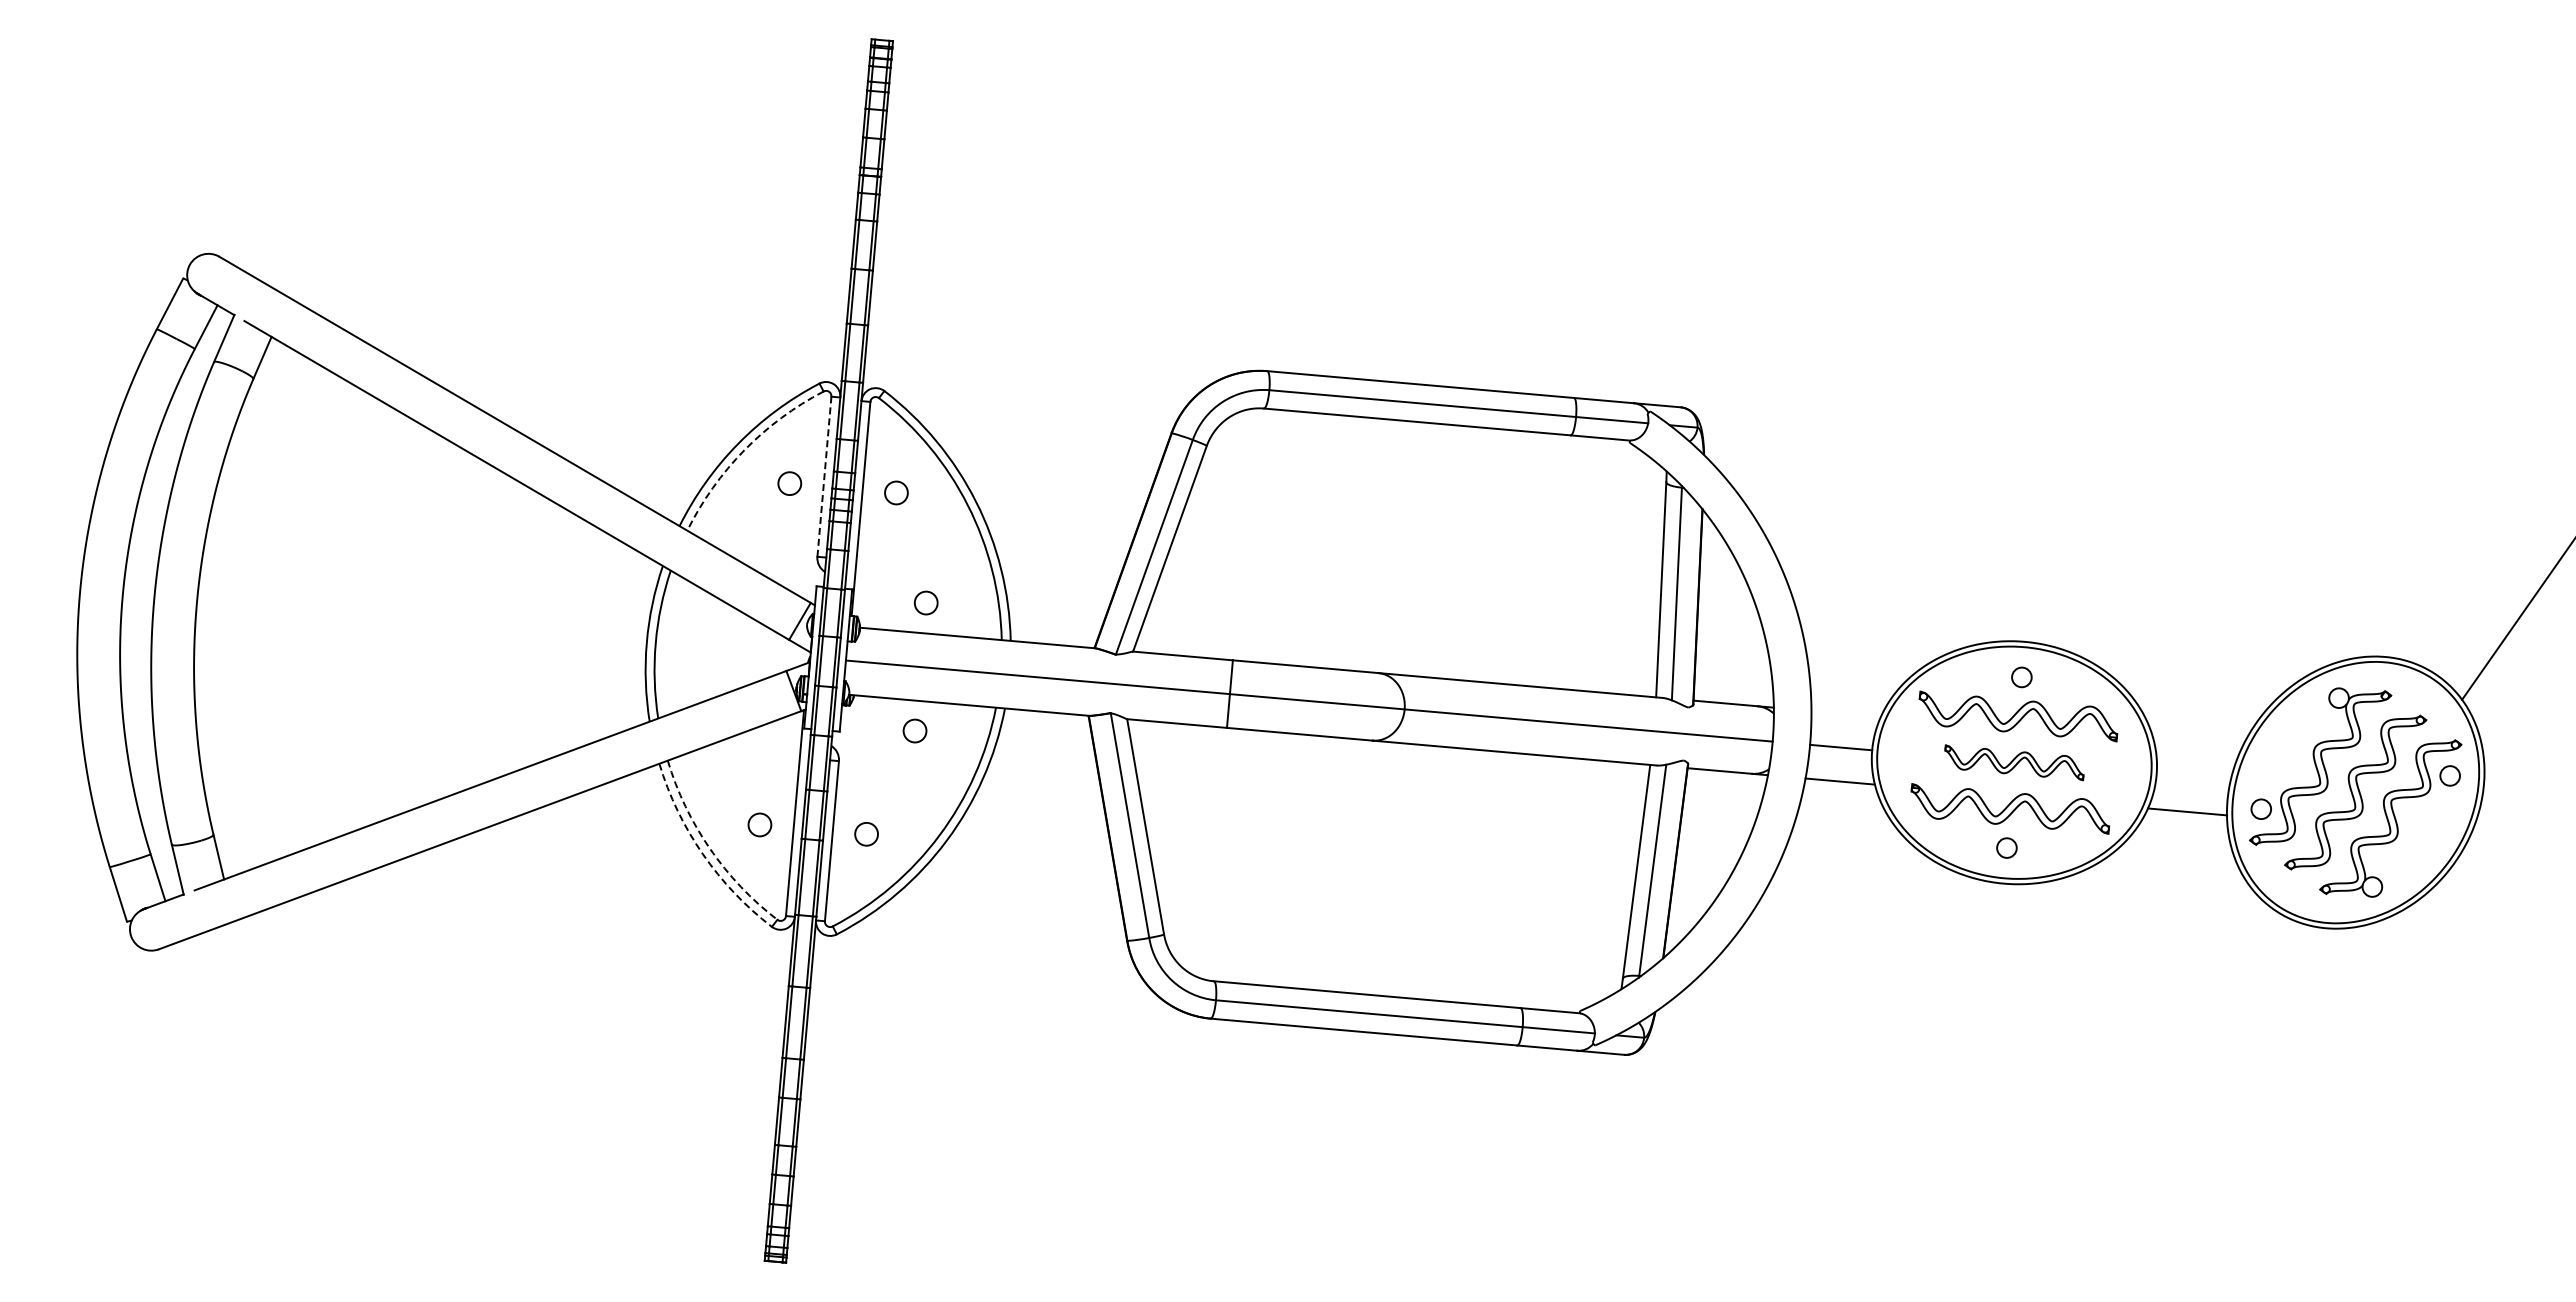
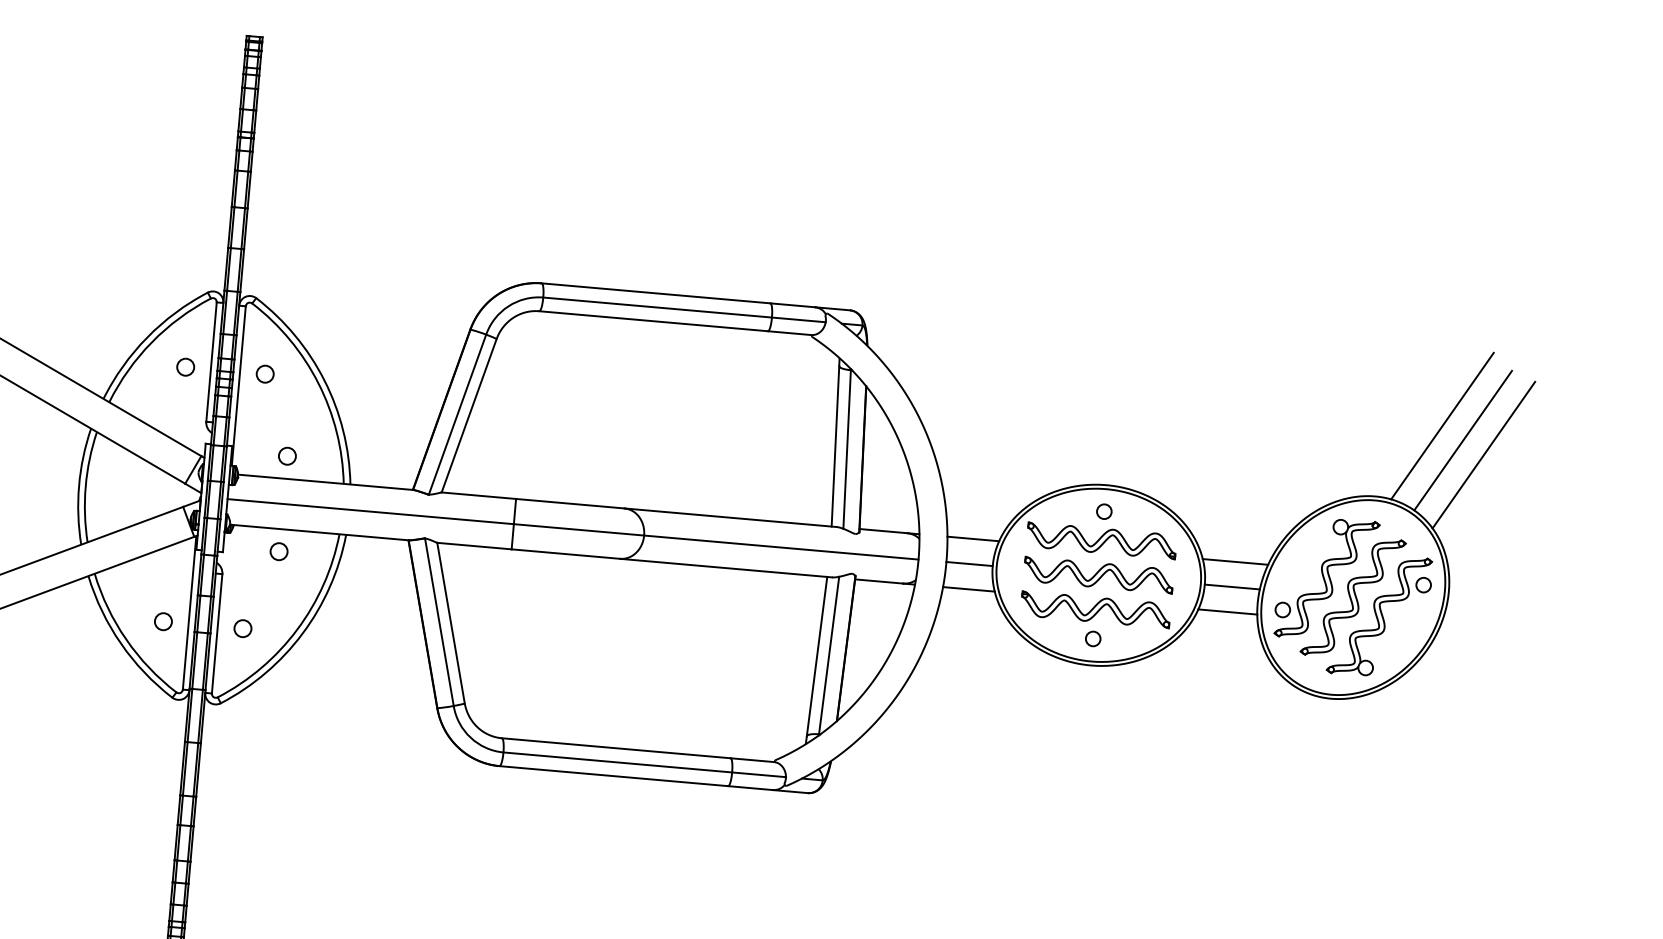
arc: (744, 450) -> (151, 342), dashed -> solid
line: (824, 476) -> (211, 361), dashed -> solid
line: (2475, 562) -> (1442, 426), added
line: (2502, 581) -> (1462, 440), added
line: (1845, 713) -> (972, 538), added
line: (2197, 744) -> (1235, 561), added
part: (2014, 762) -> (1098, 575), size x1.43
line: (2193, 778) -> (1232, 587), added
arc: (710, 848) -> (126, 639), dashed -> solid
arc: (702, 854) -> (120, 643), dashed -> solid

